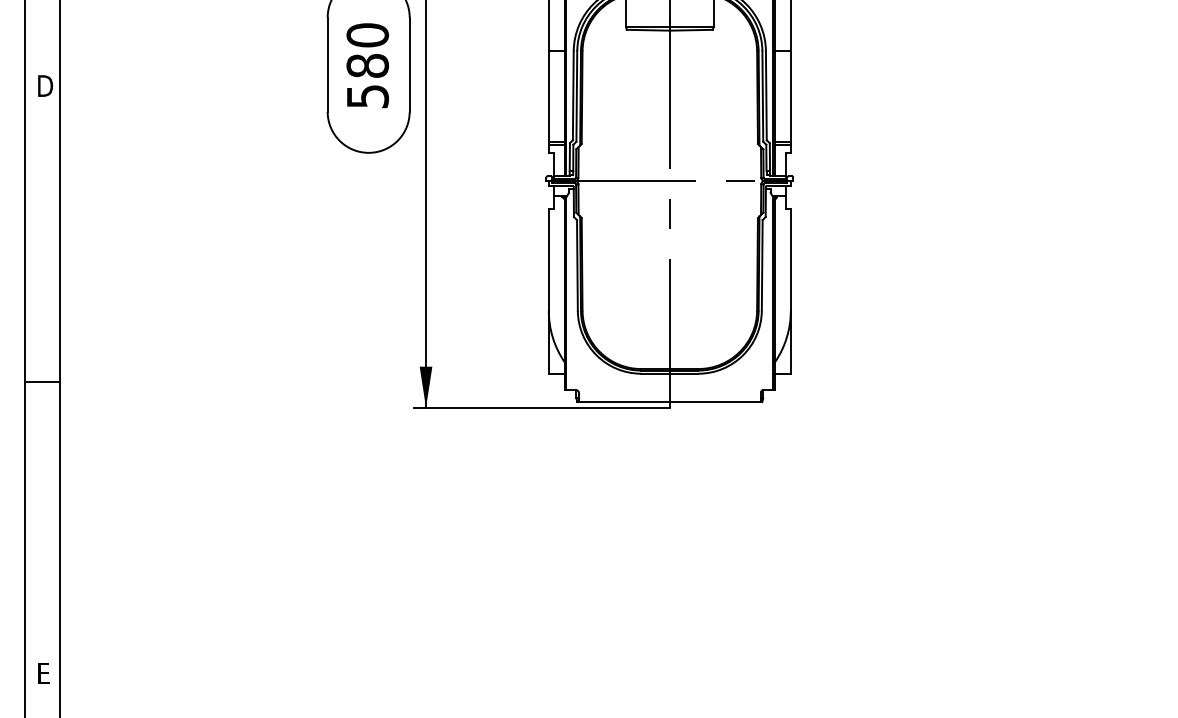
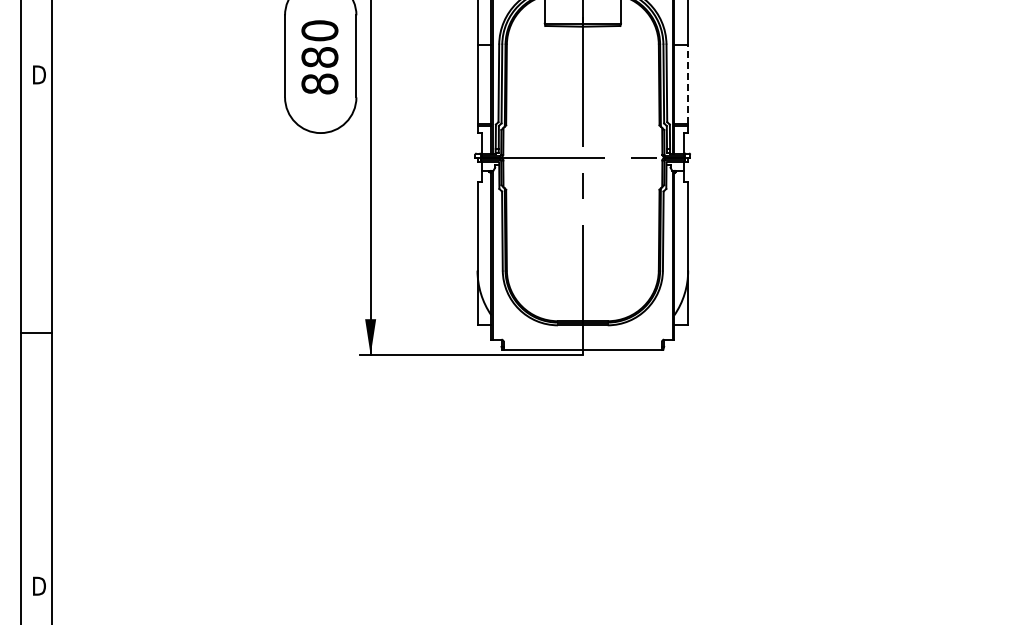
text: (367, 95) -> (319, 83), 580 -> 880
line: (791, 95) -> (688, 83), solid -> dashed
text: (45, 672) -> (39, 585), E -> D

